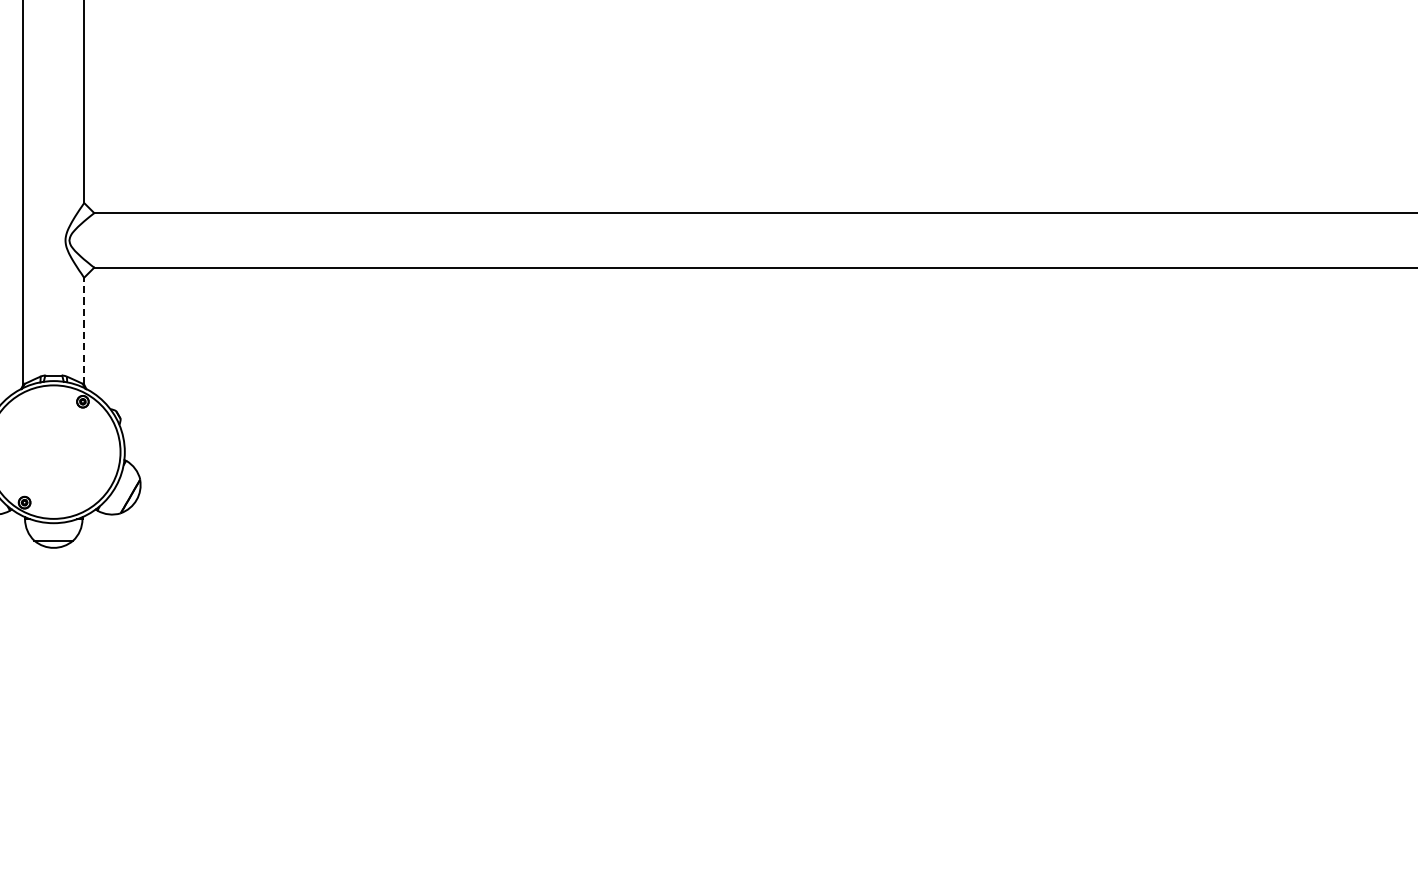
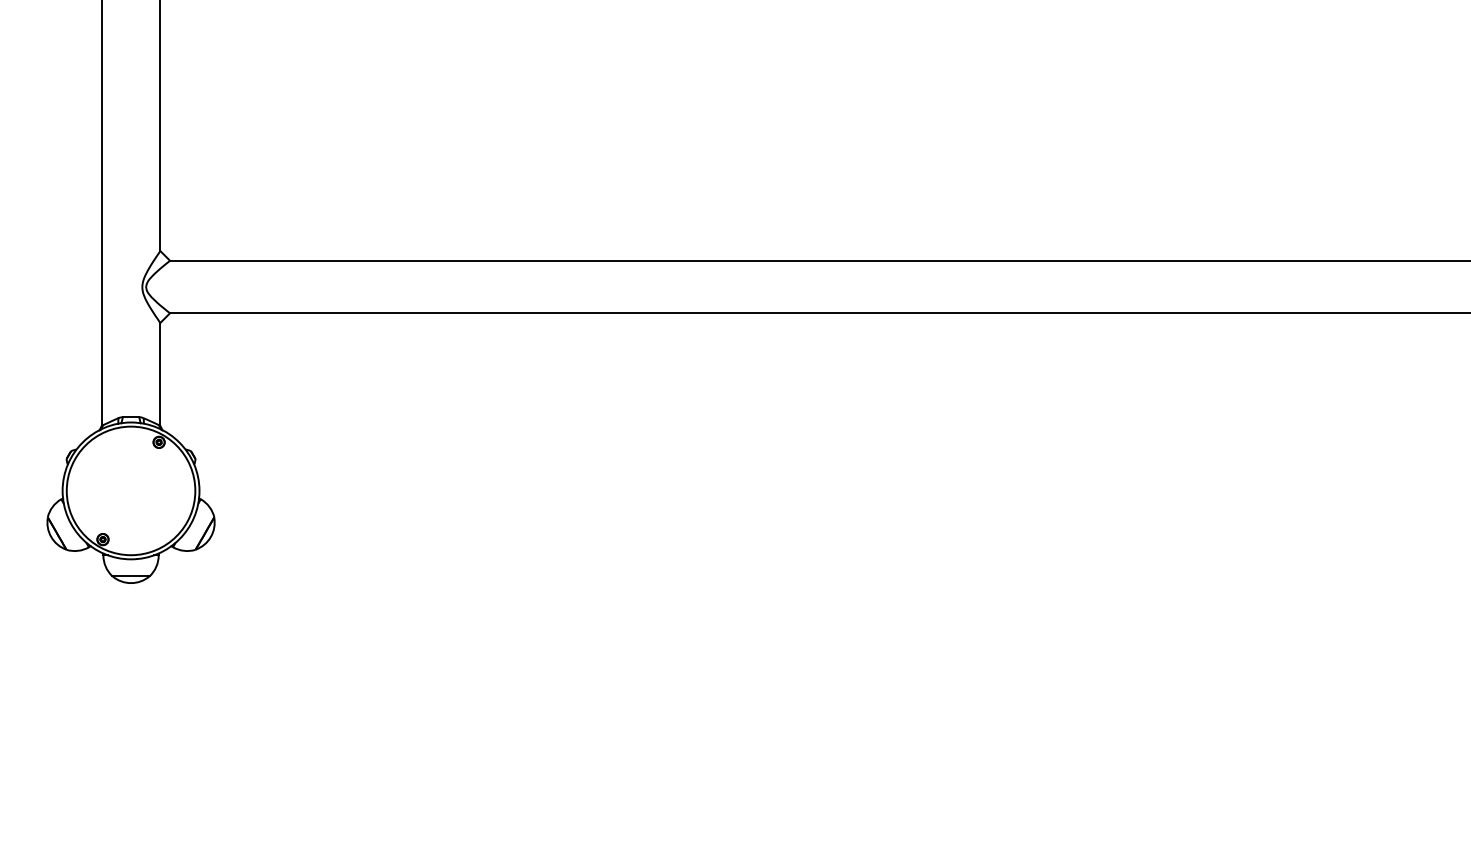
line: (84, 330) -> (160, 373), dashed -> solid

